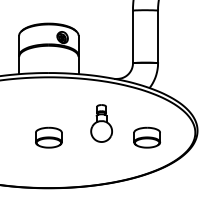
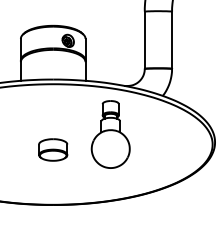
part: (101, 123) -> (110, 134), size x1.67
part: (147, 137) -> (160, 149), removed

